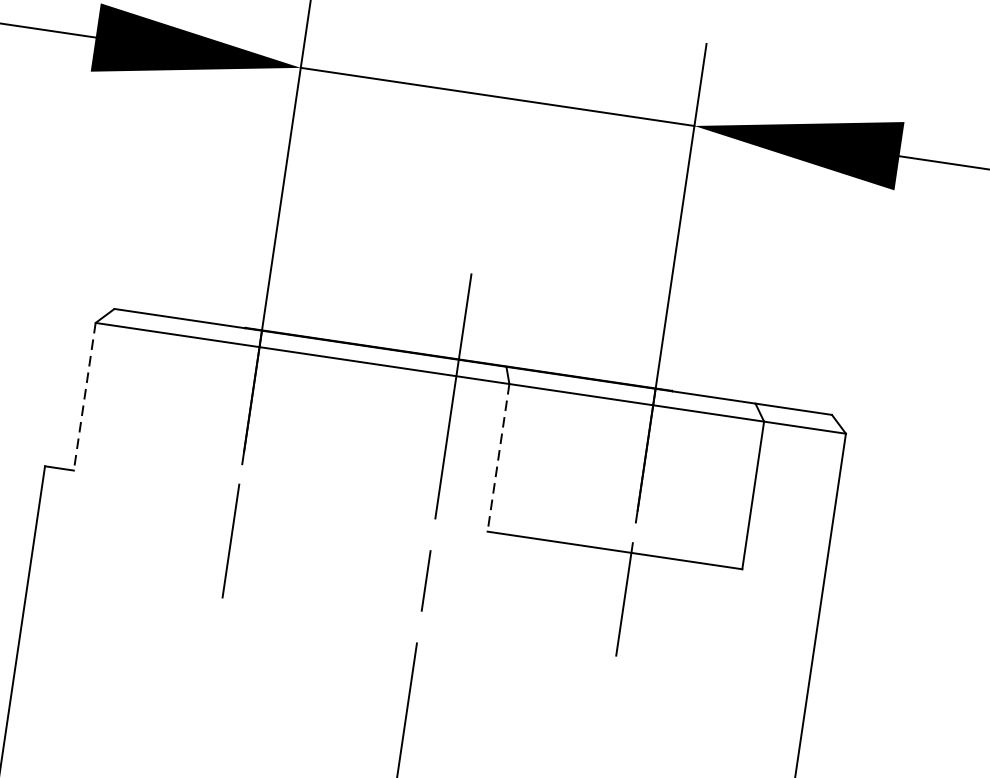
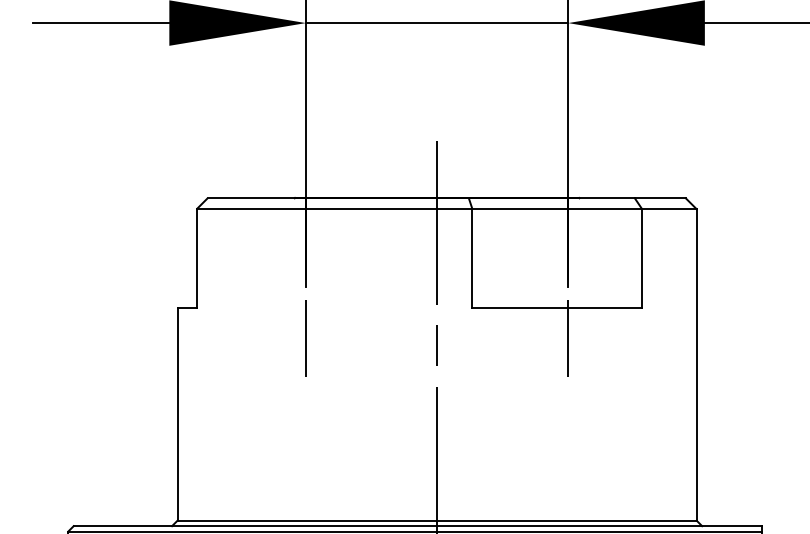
line: (84, 396) -> (196, 258), dashed -> solid
line: (498, 458) -> (472, 258), dashed -> solid

